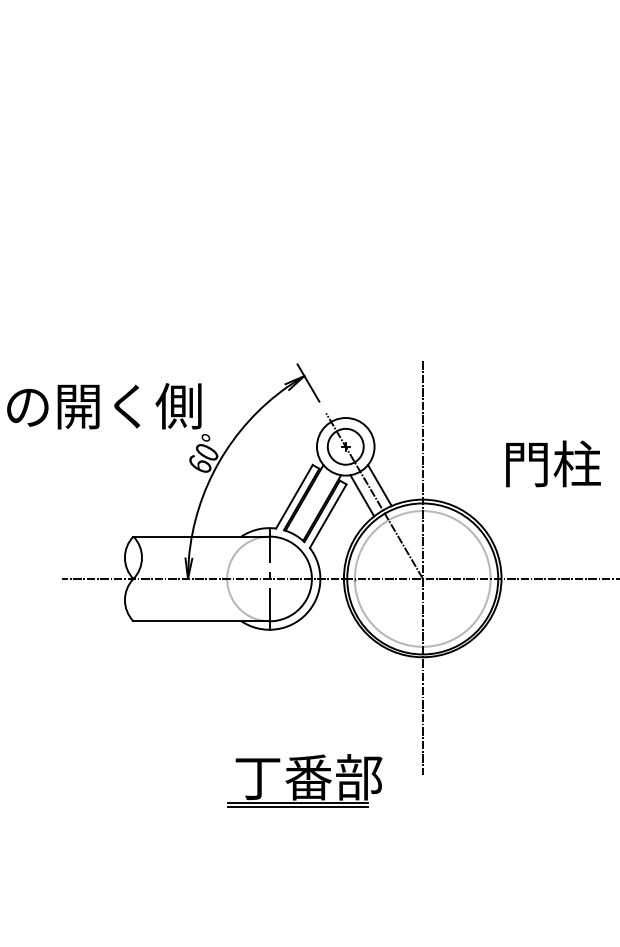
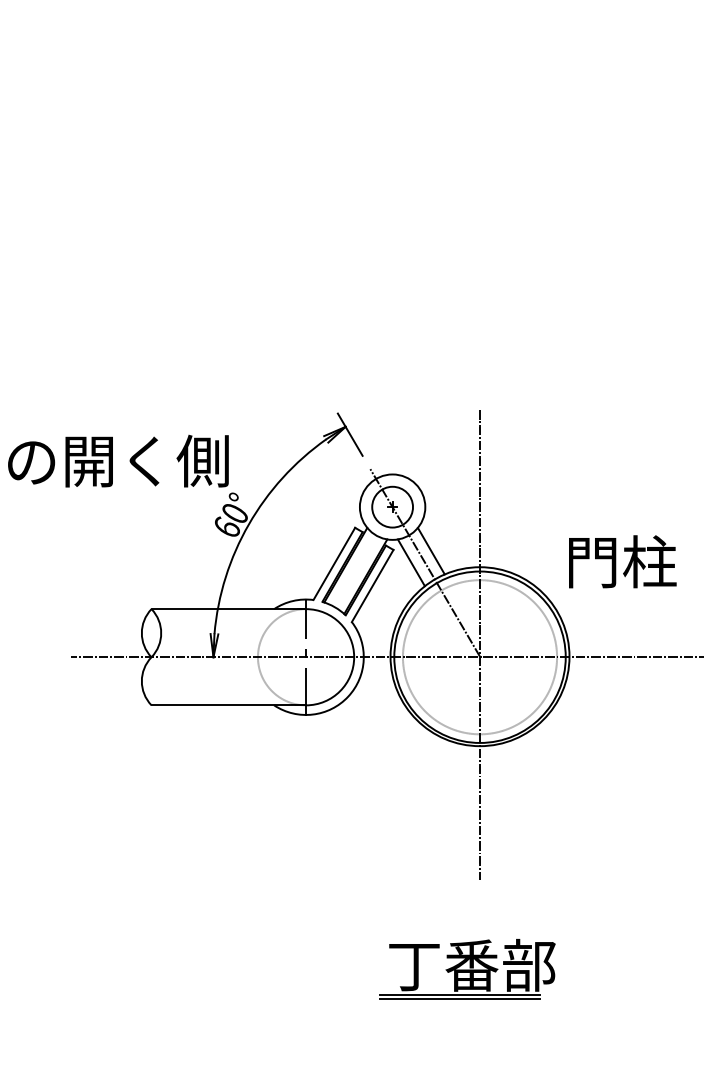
text: (553, 463) -> (622, 561), moved
part: (304, 780) -> (467, 969), moved

